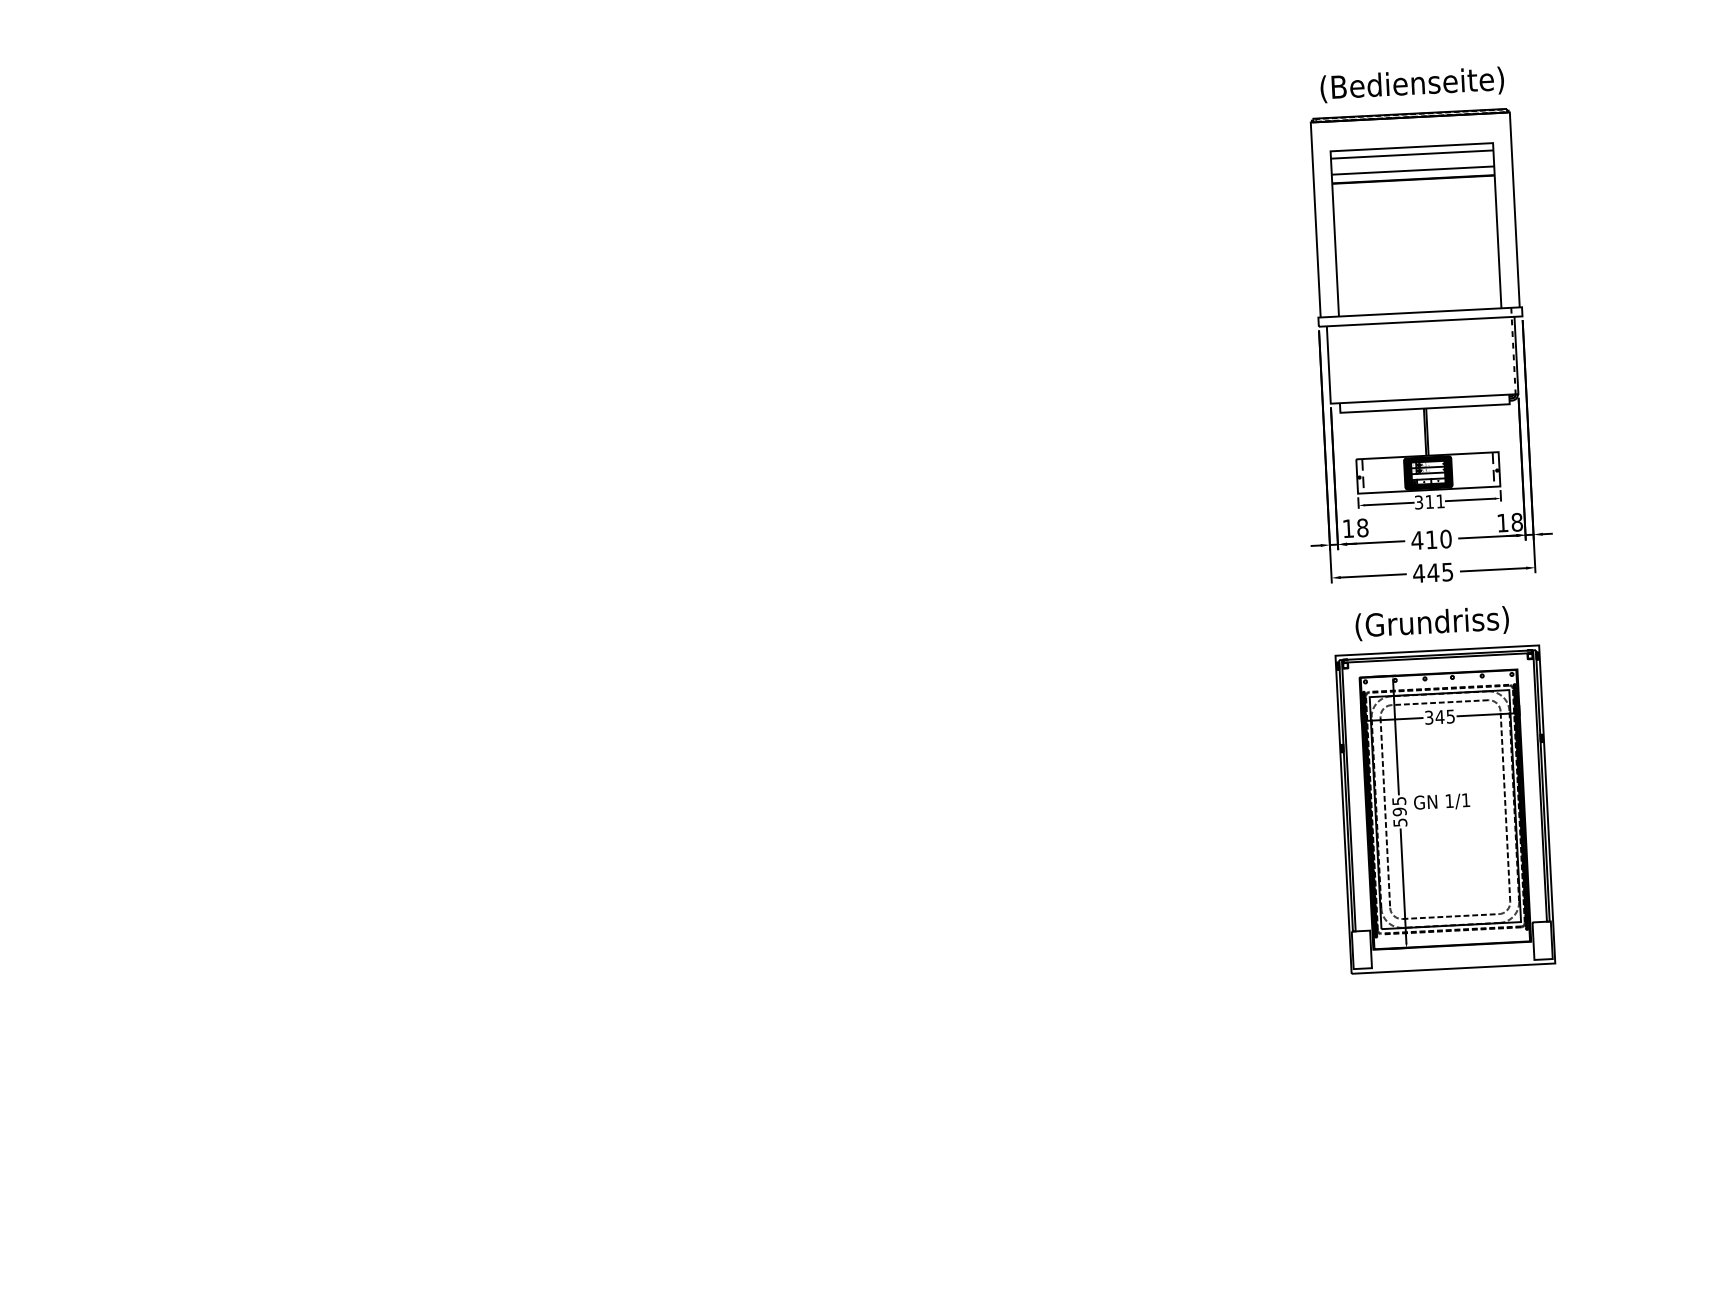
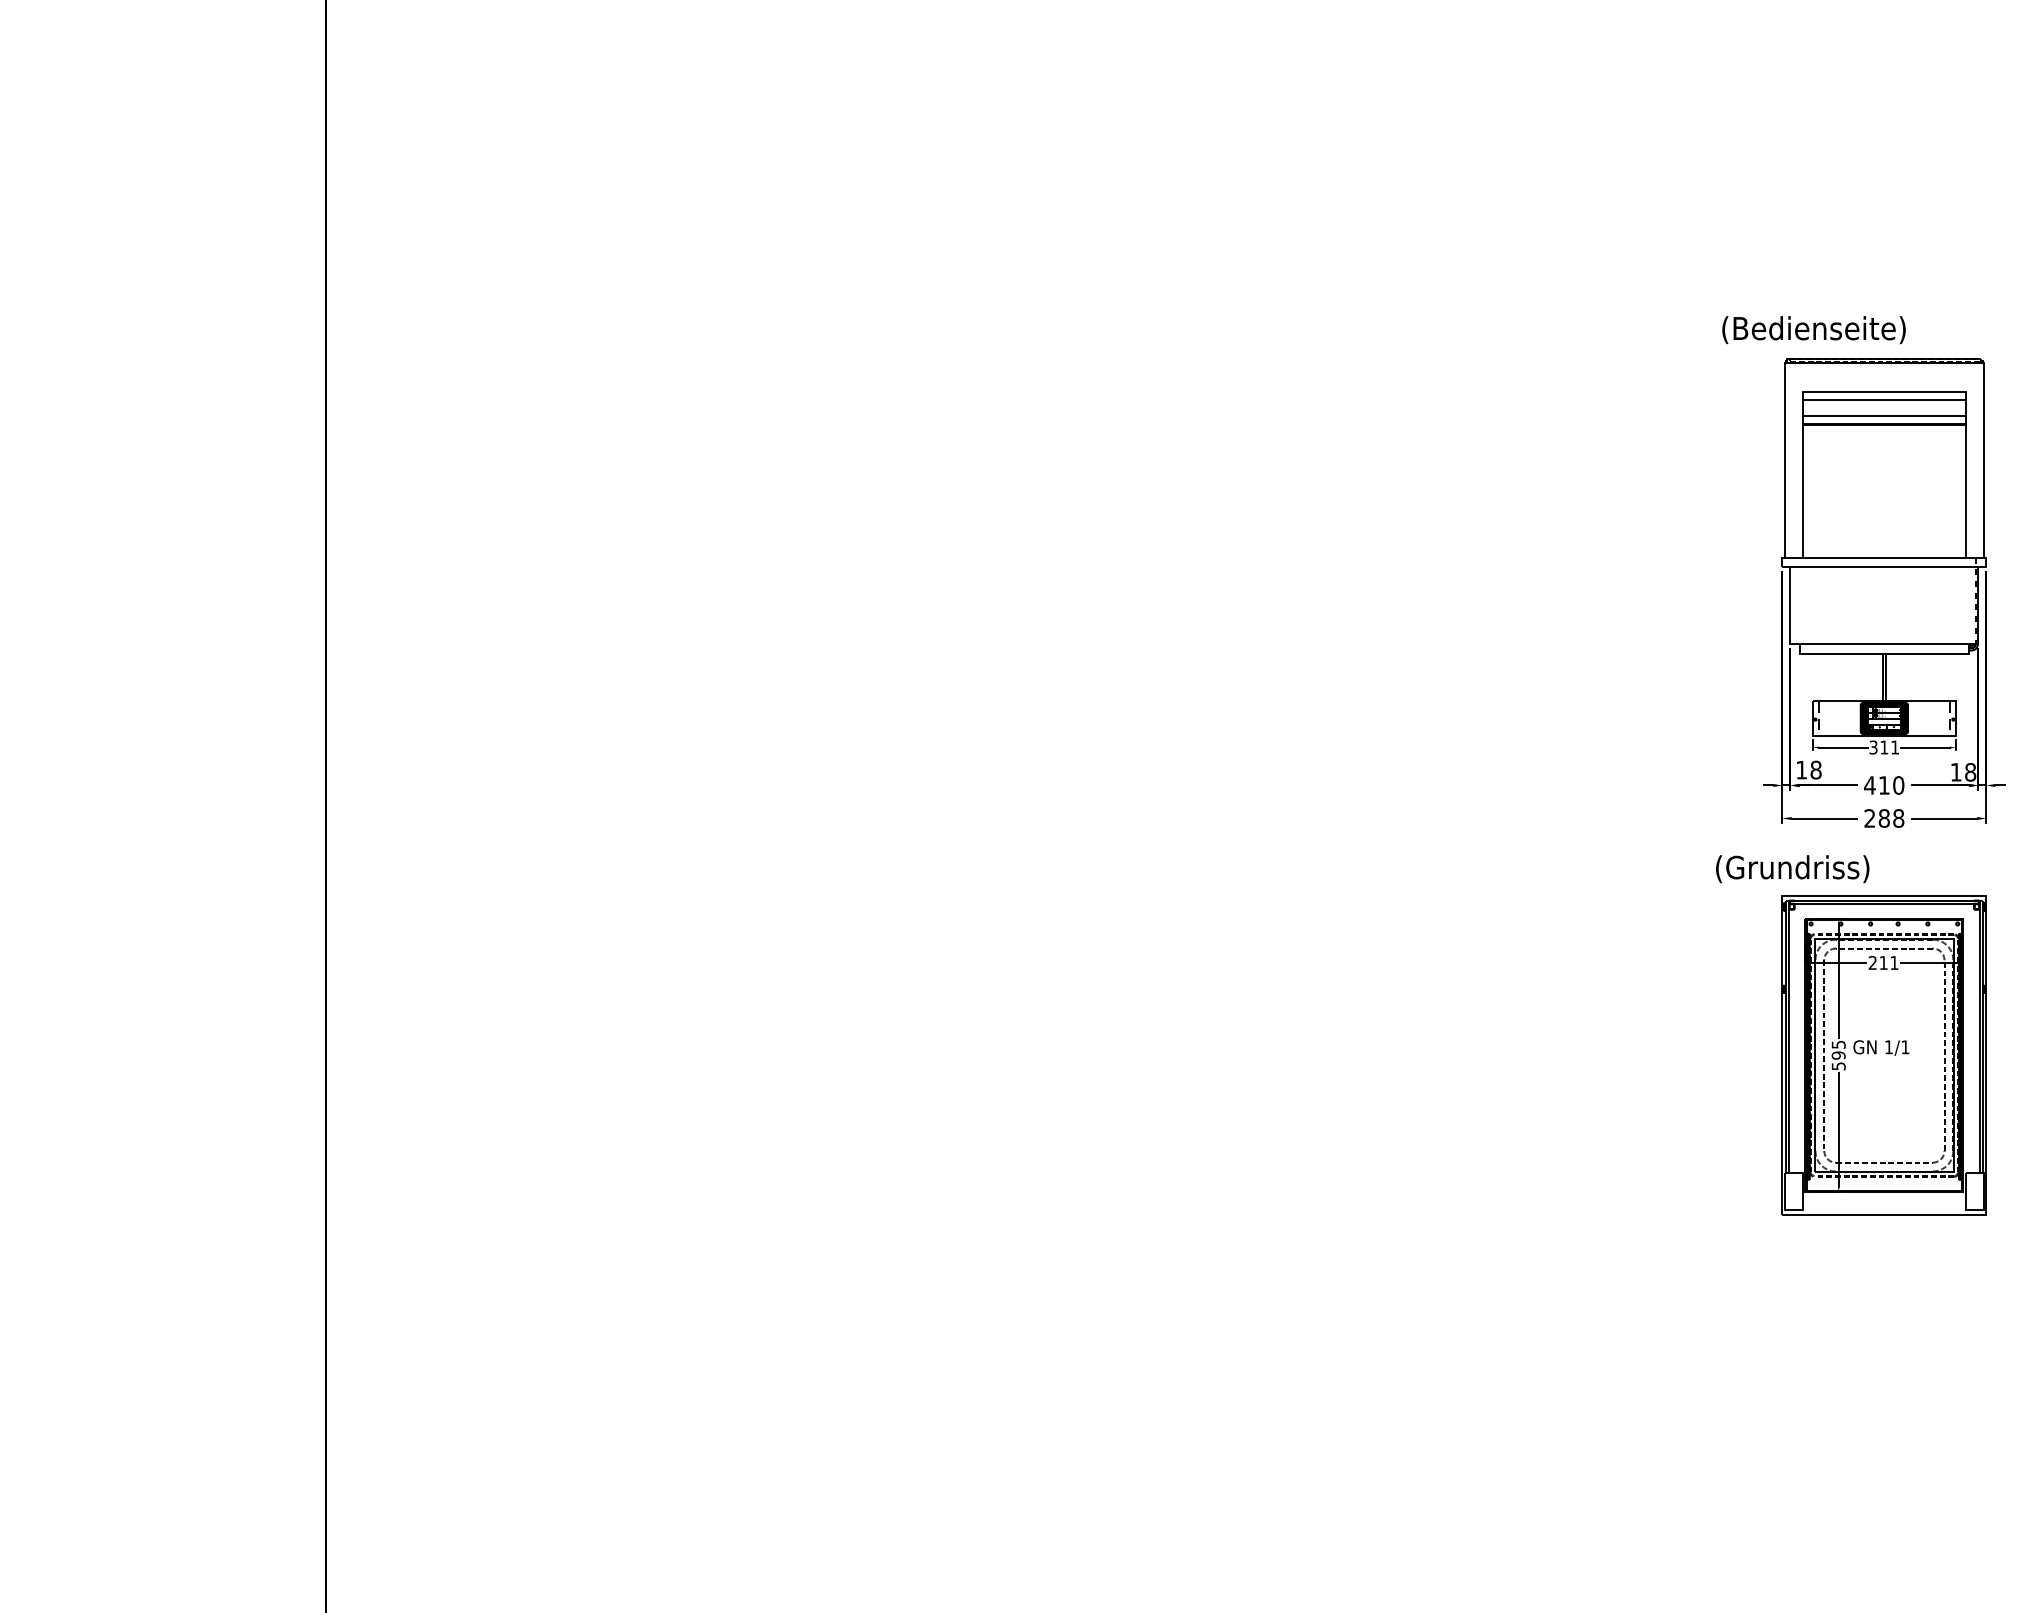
text: (1411, 85) -> (1813, 330), moved
text: (1433, 572) -> (1884, 818), 445 -> 288
text: (1432, 623) -> (1792, 869), moved
text: (1439, 717) -> (1883, 963), 345 -> 211

